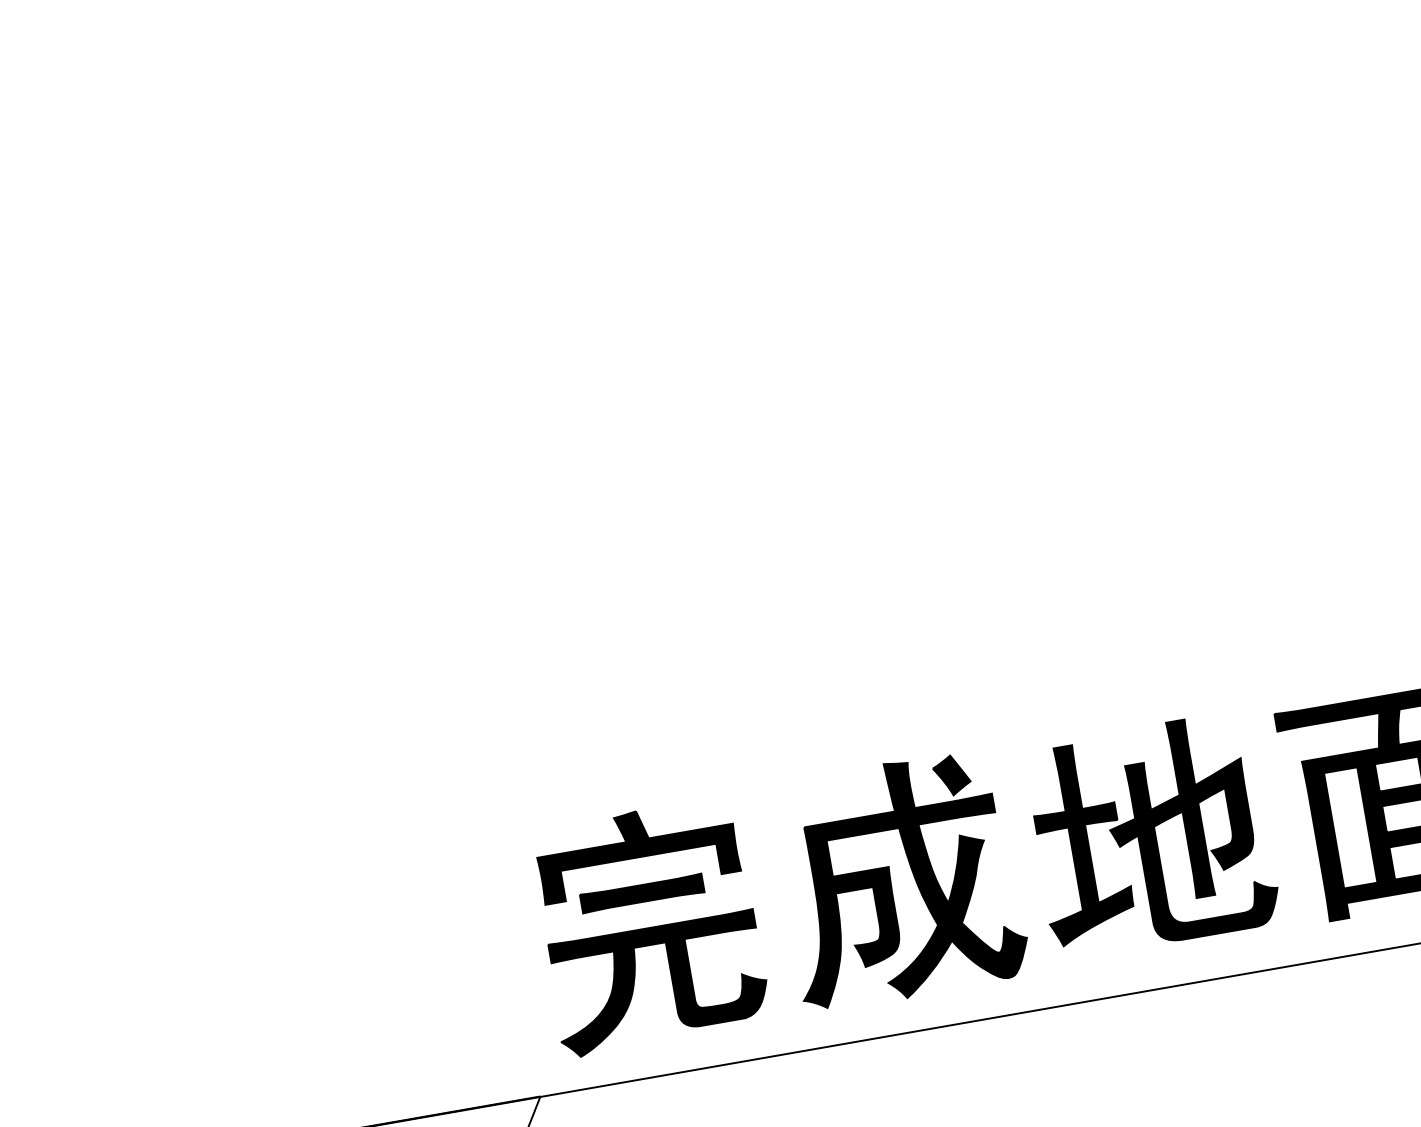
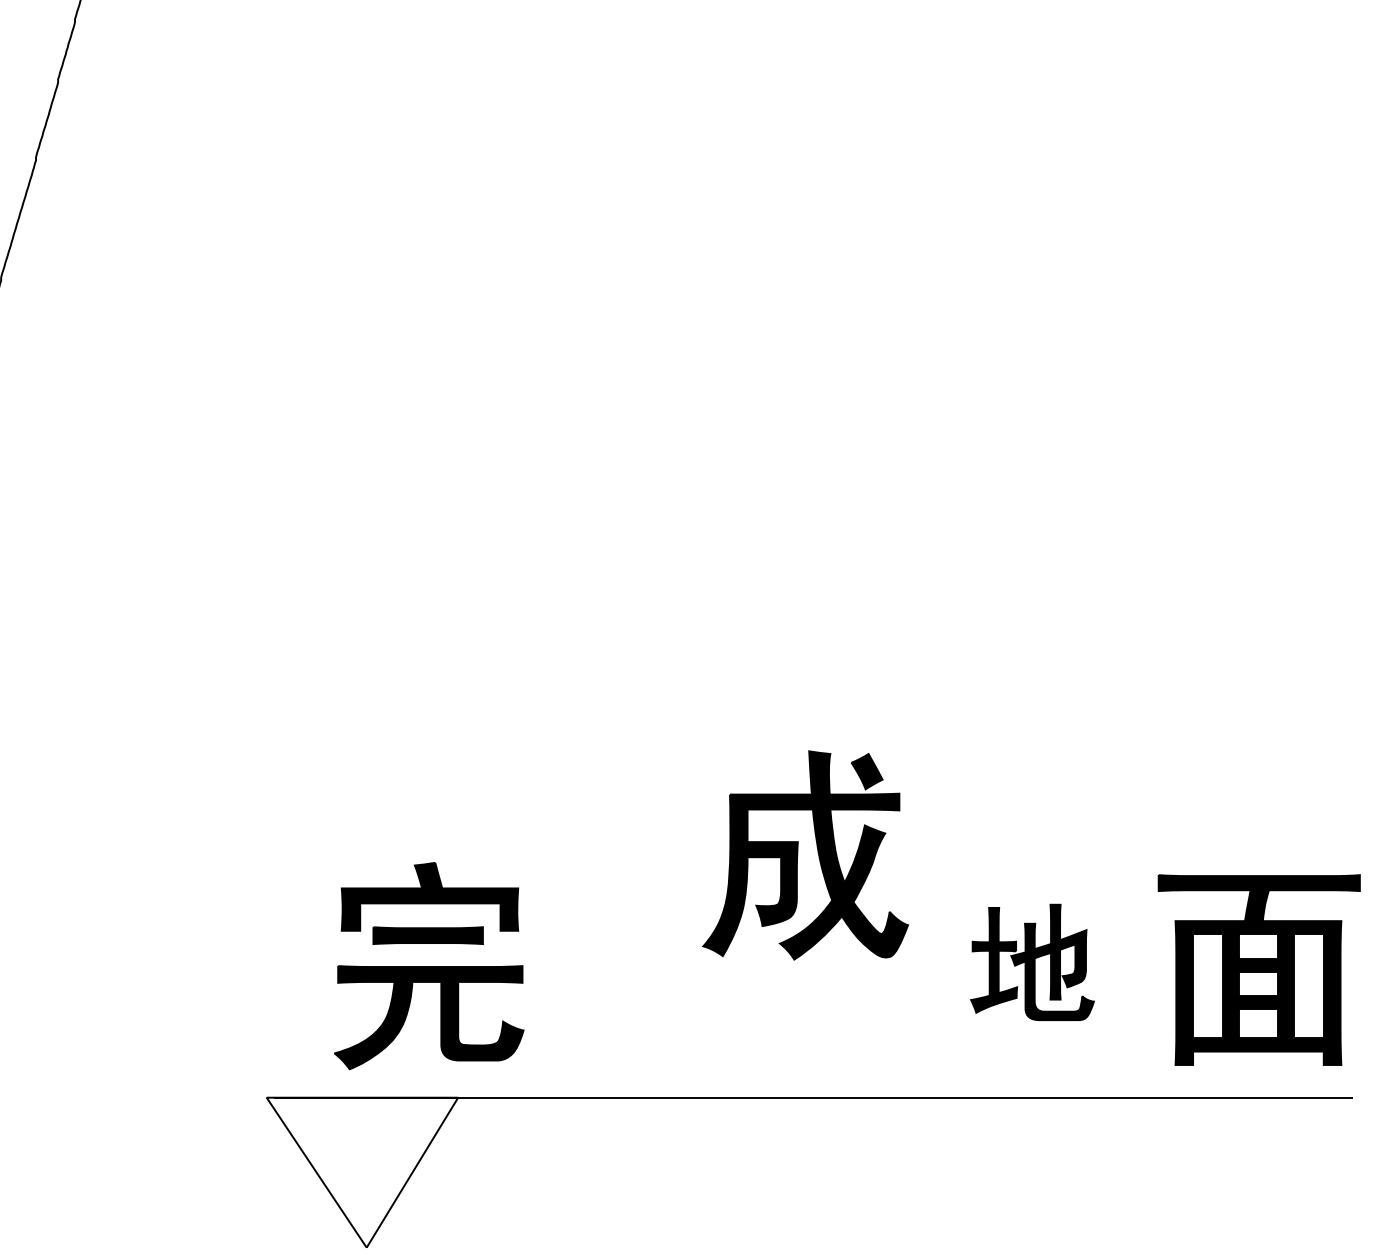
part: (1151, 835) -> (1032, 962), size x0.6
part: (891, 881) -> (798, 855), moved
part: (649, 927) -> (429, 966), moved

